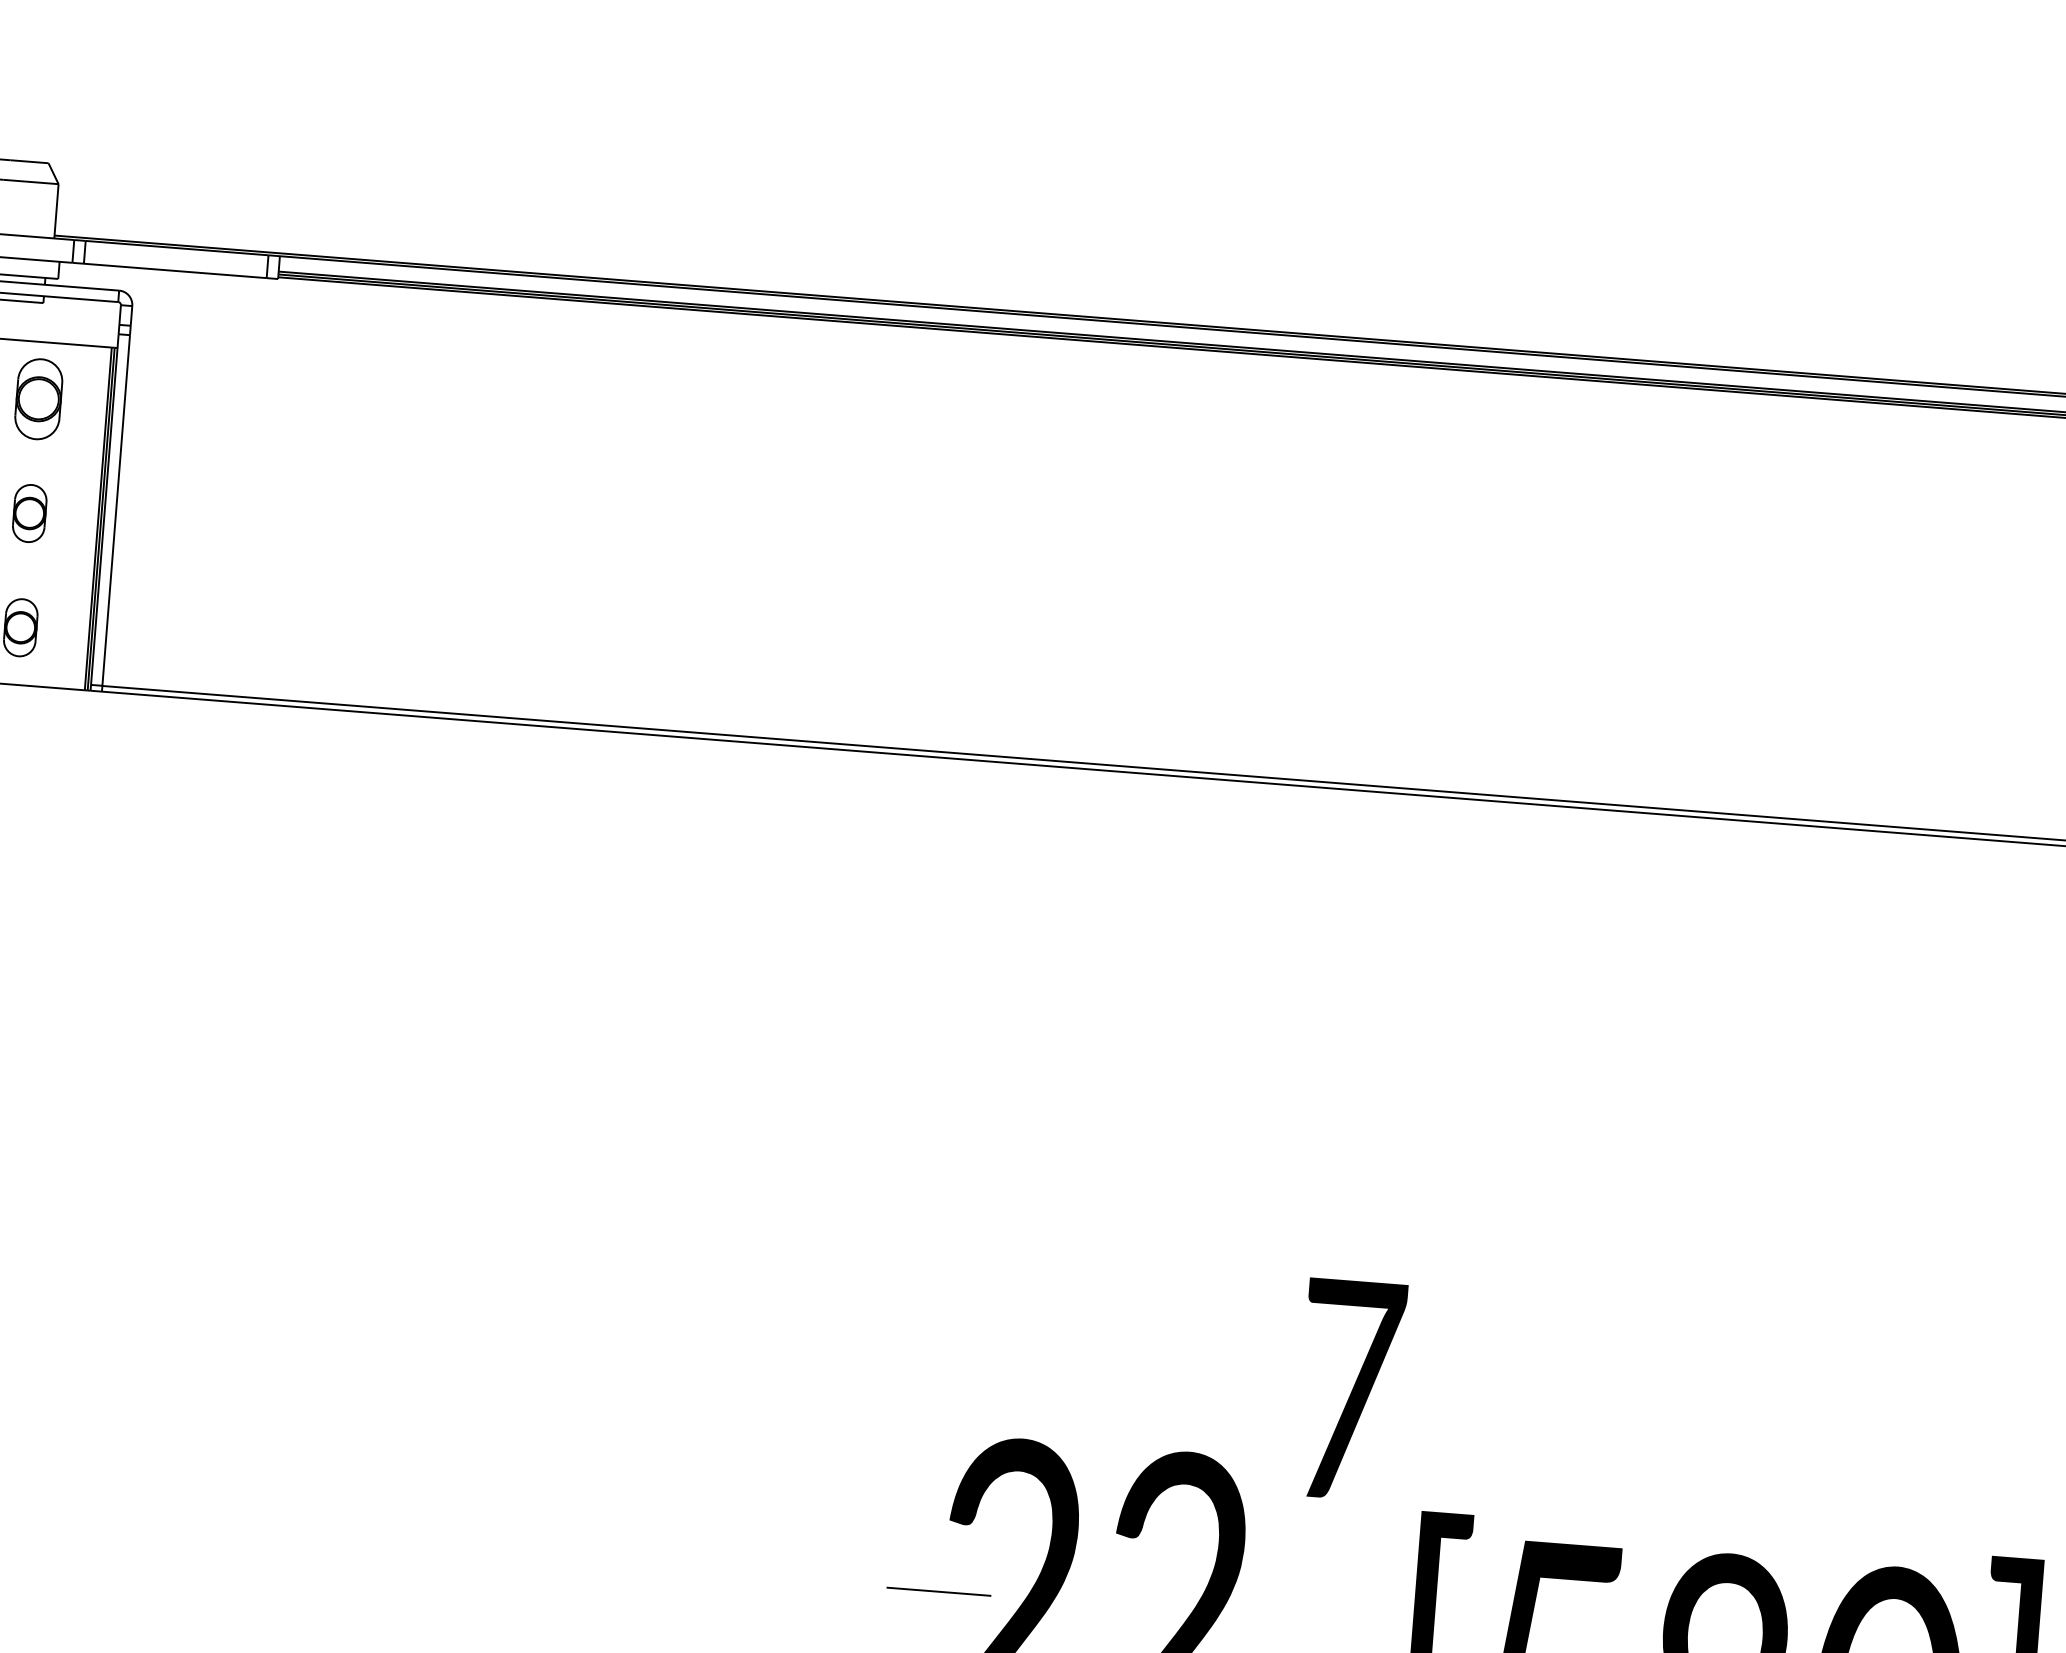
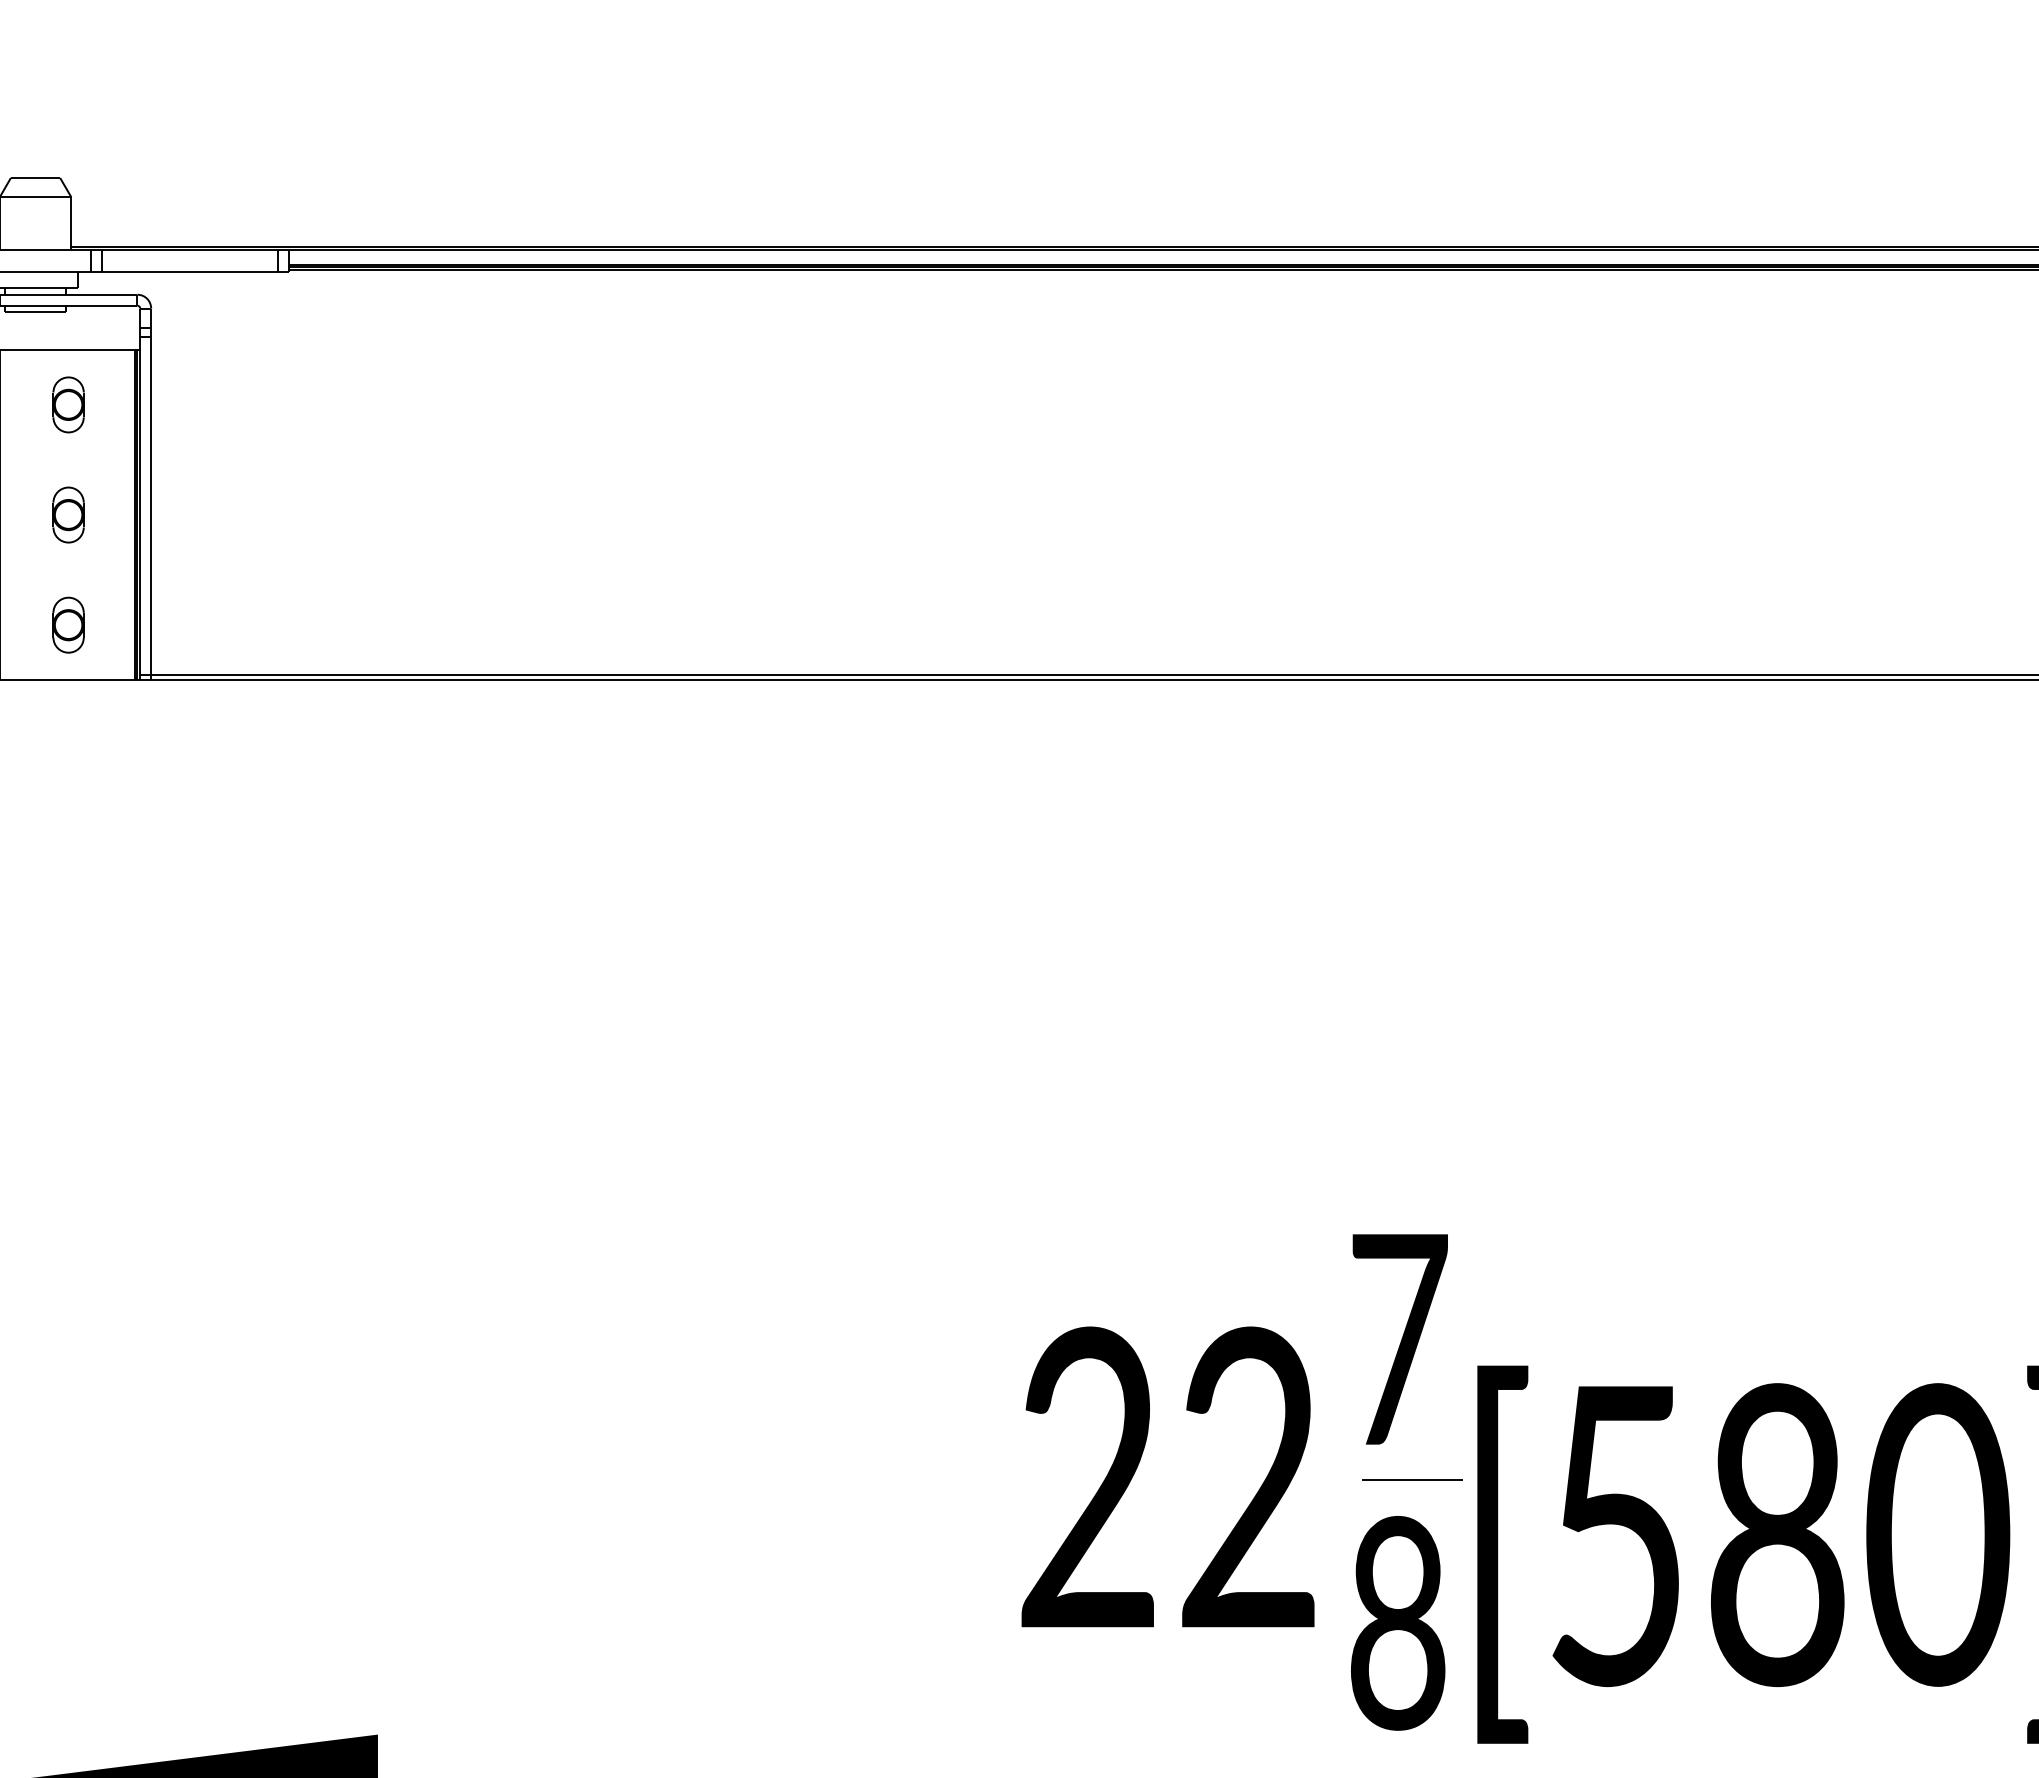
part: (38, 398) -> (68, 404), size x0.71
text: (1349, 1390) -> (1399, 1339), moved
line: (939, 1591) -> (1412, 1479), moved

